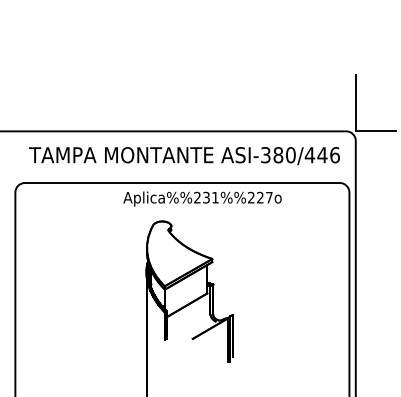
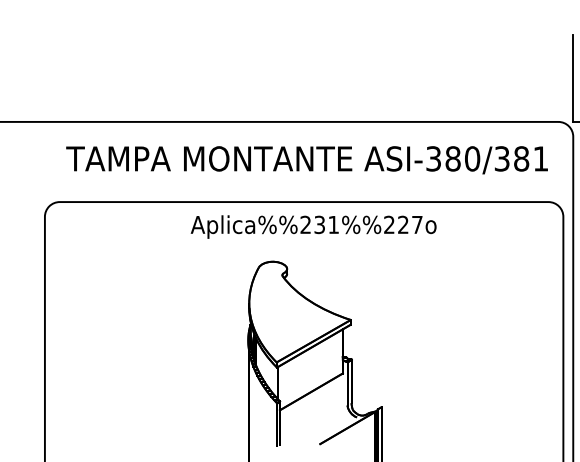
text: (321, 155) -> (520, 159), ASI-380/446 -> ASI-380/381
text: (202, 198) -> (313, 226), moved

